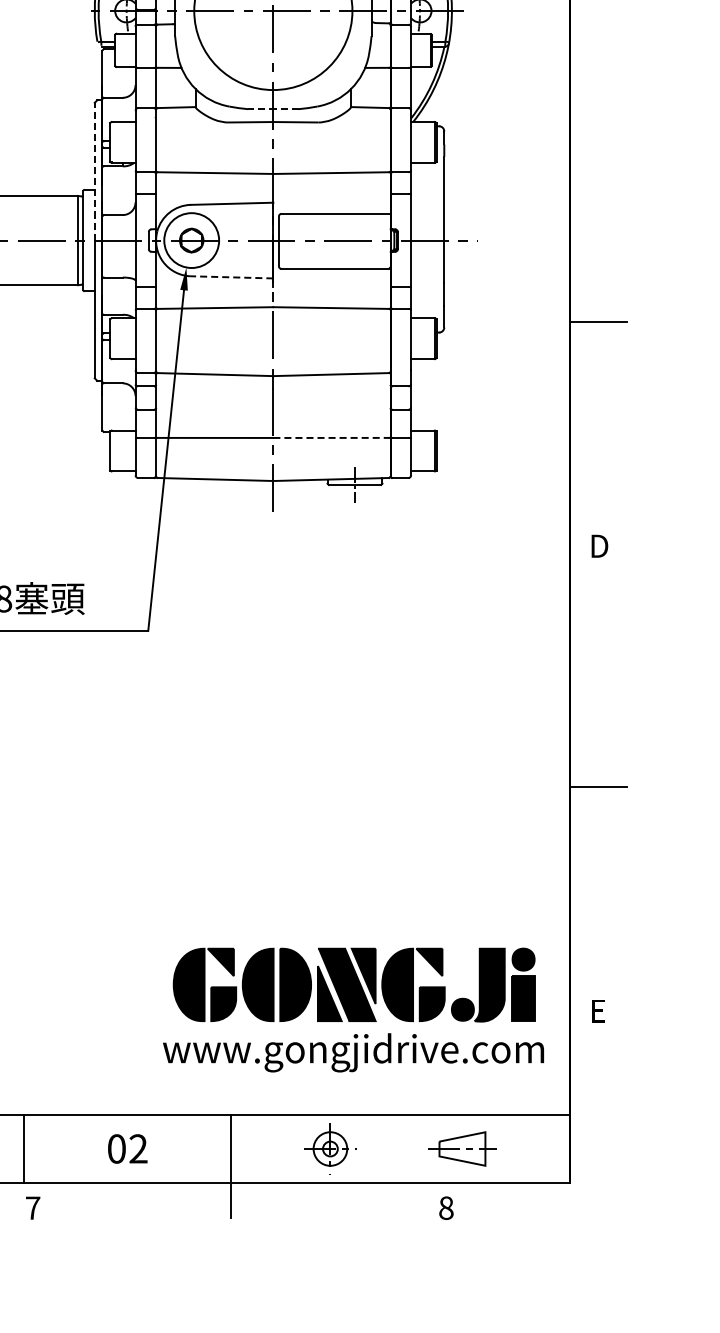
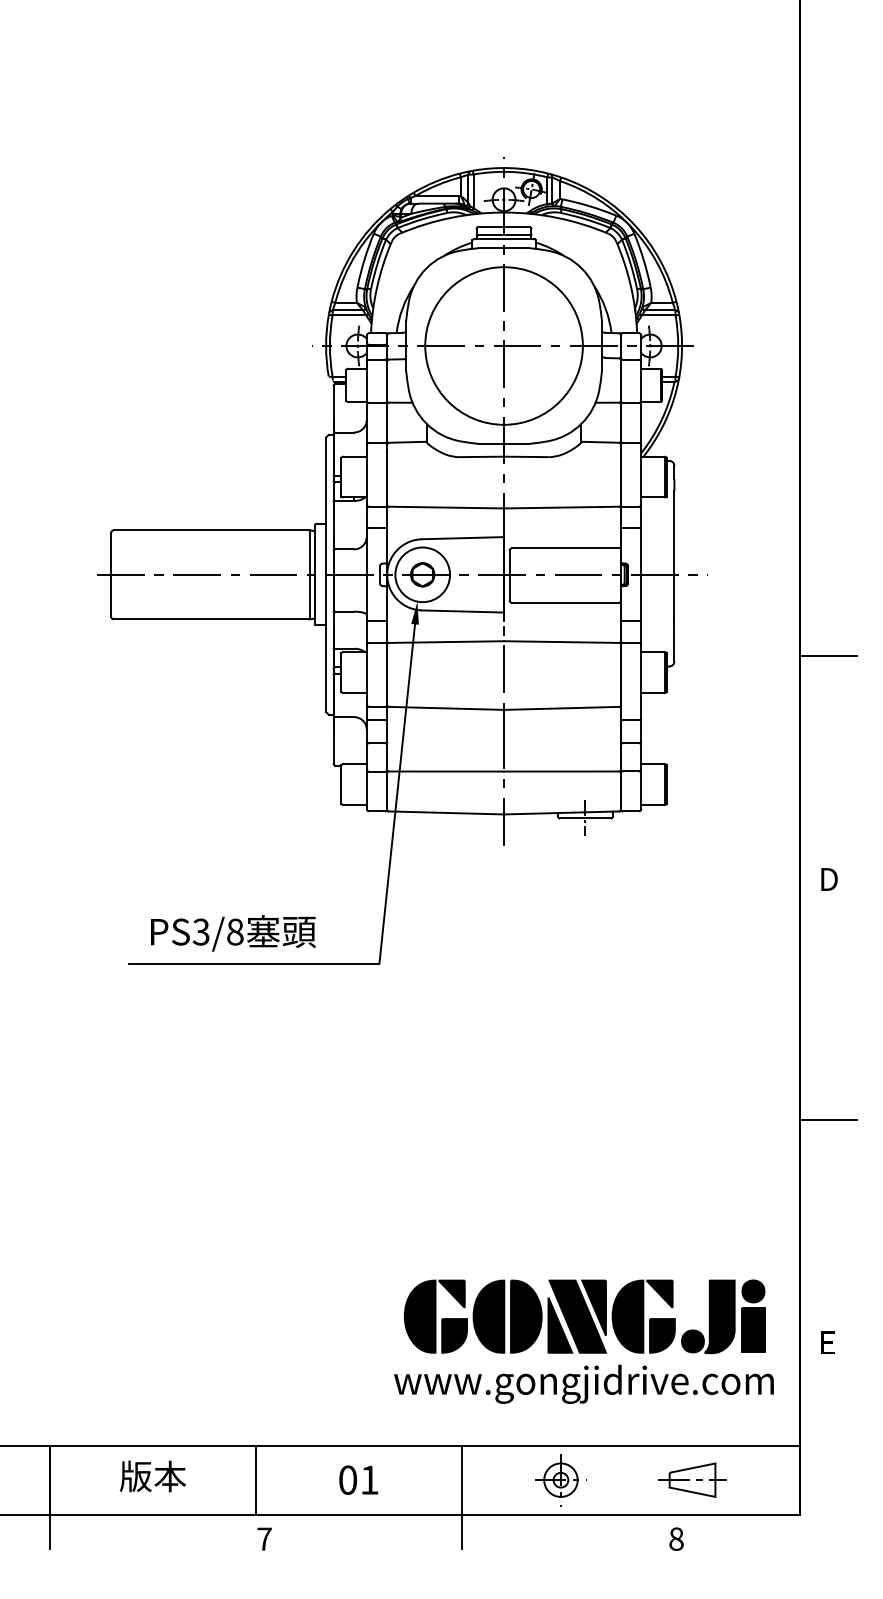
line: (272, 108) -> (503, 443), dashed -> solid
line: (95, 172) -> (326, 506), dashed -> solid
line: (231, 277) -> (462, 611), dashed -> solid
line: (330, 437) -> (561, 771), dashed -> solid
text: (138, 1148) -> (369, 1479), 02 -> 01

